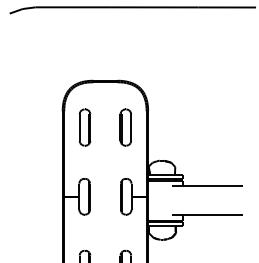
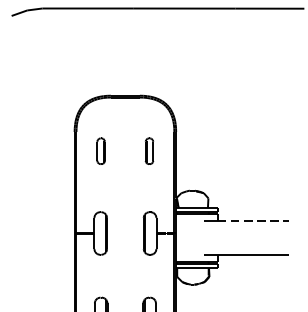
part: (84, 127) -> (100, 151), size x0.6
part: (125, 127) -> (149, 151), size x0.6
line: (213, 186) -> (253, 221), solid -> dashed

